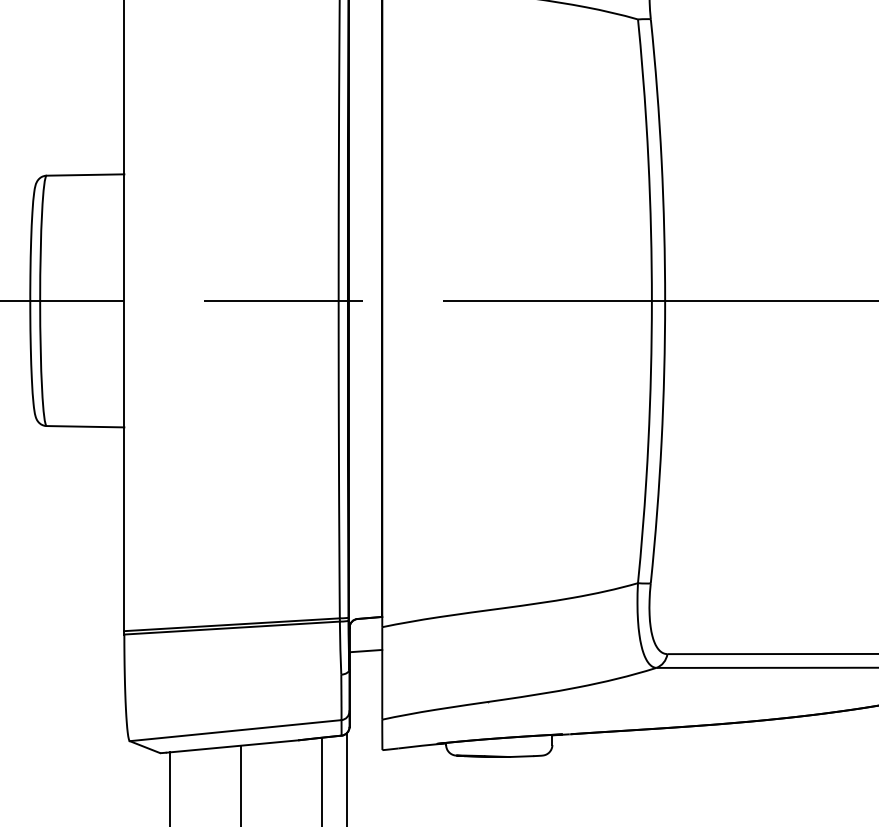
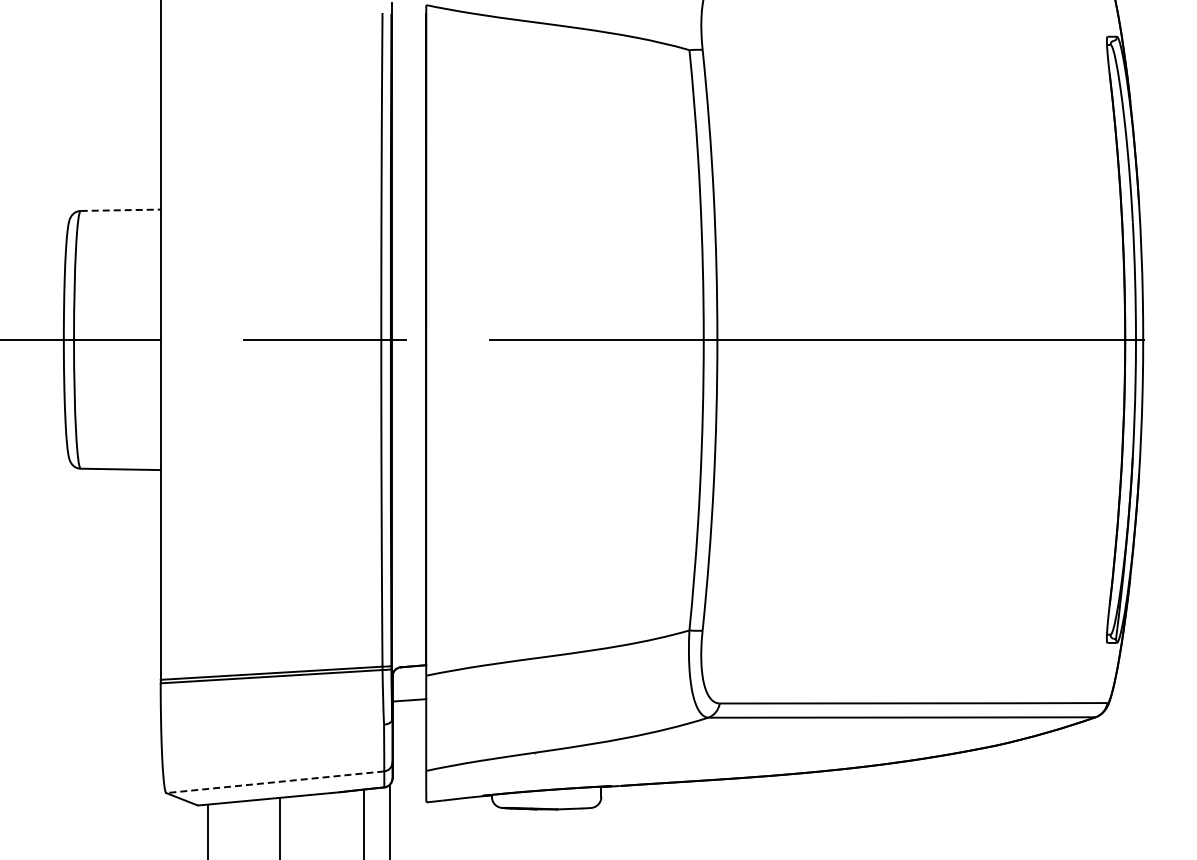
line: (85, 175) -> (120, 210), solid -> dashed
line: (235, 730) -> (275, 782), solid -> dashed

